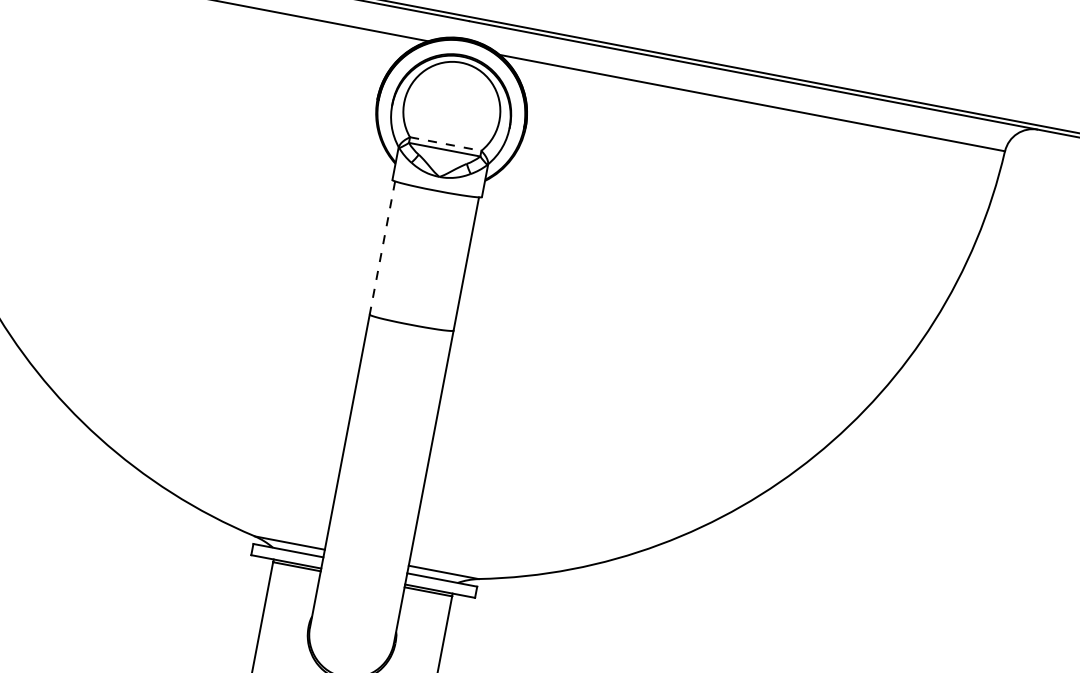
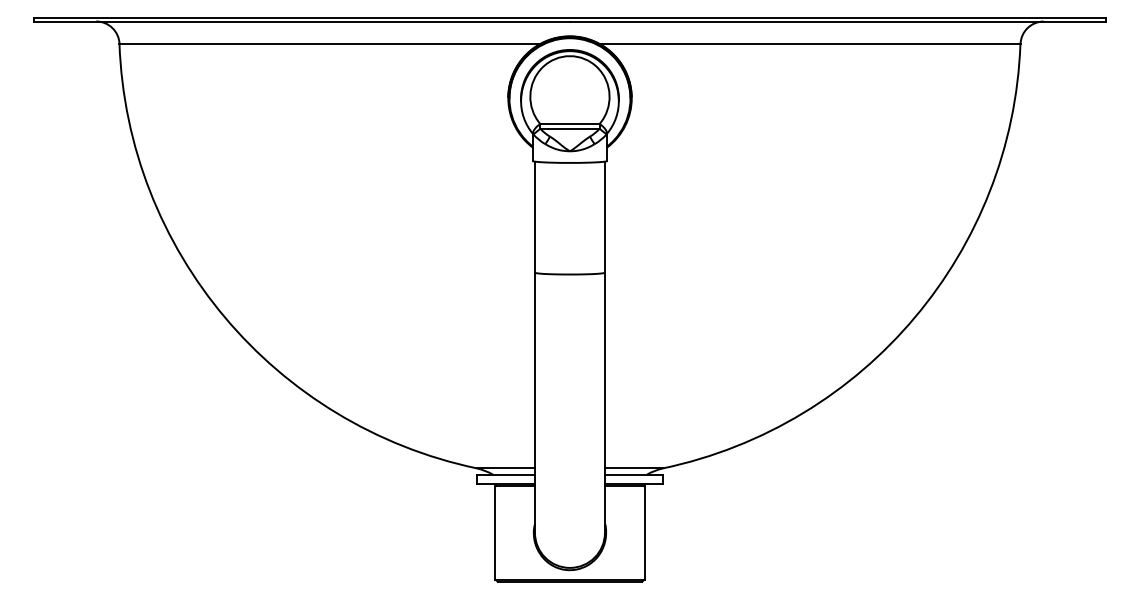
line: (446, 143) -> (570, 123), dashed -> solid
line: (382, 248) -> (535, 217), dashed -> solid

